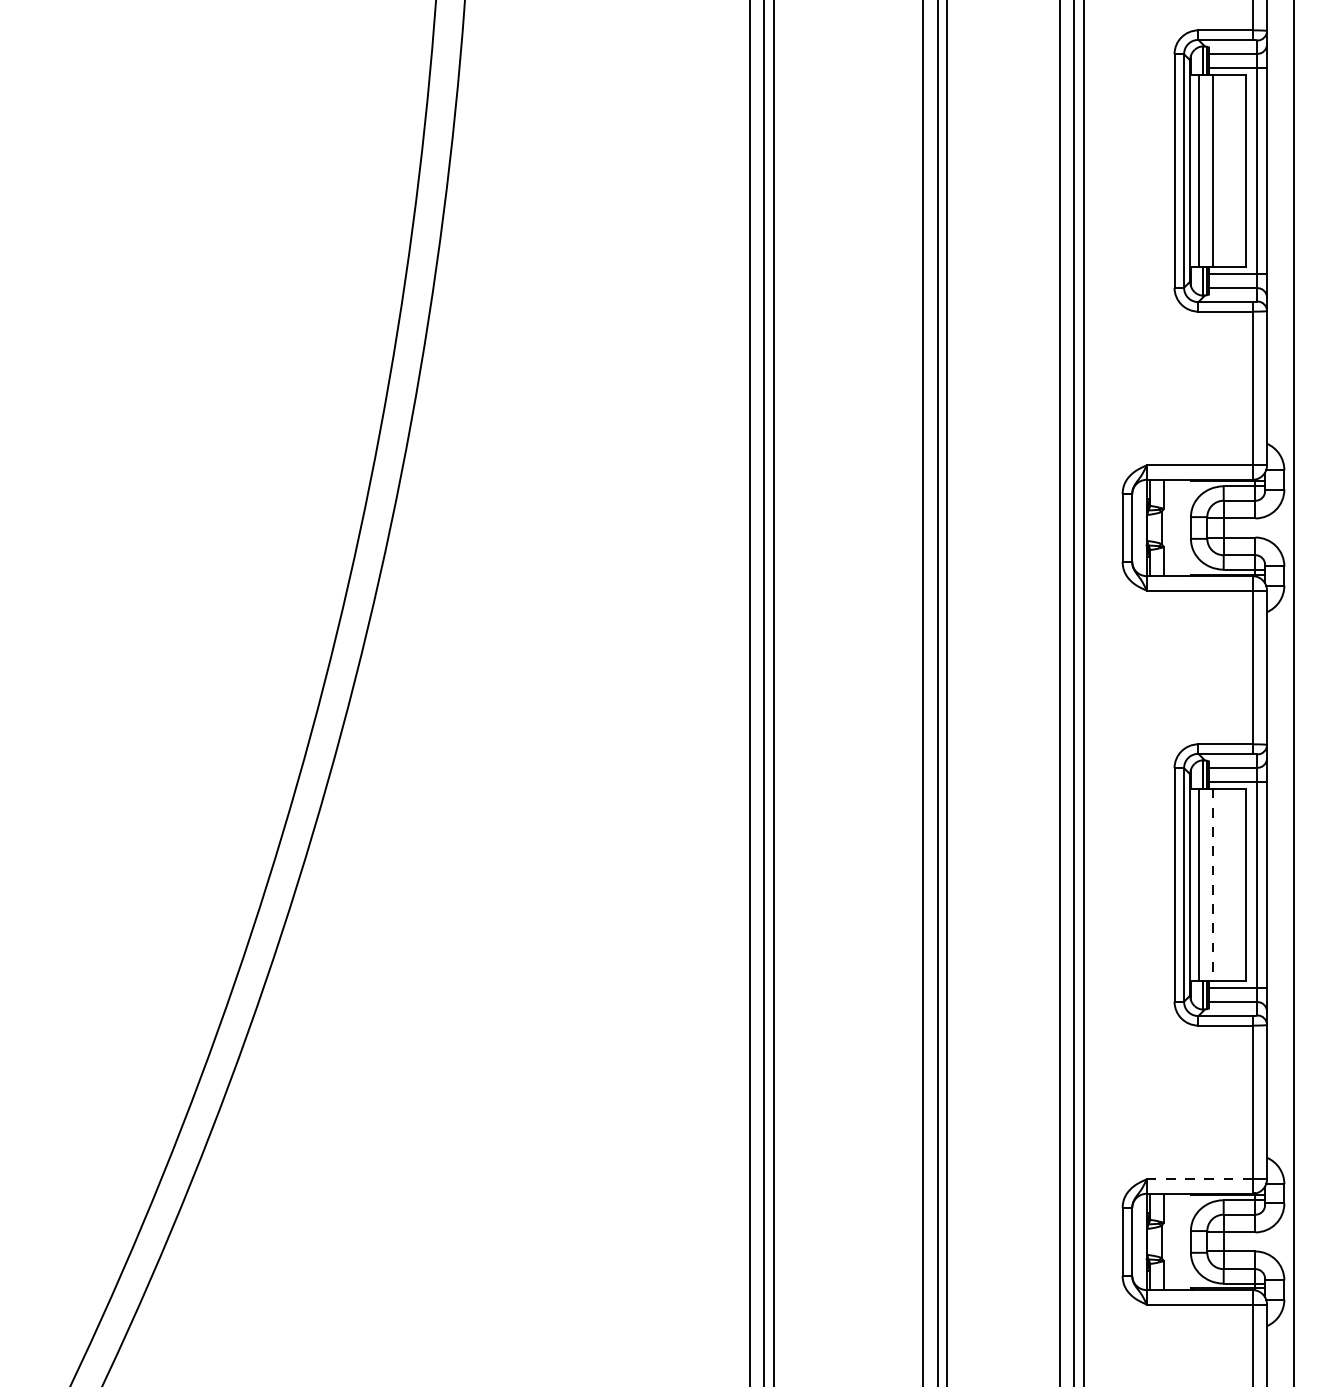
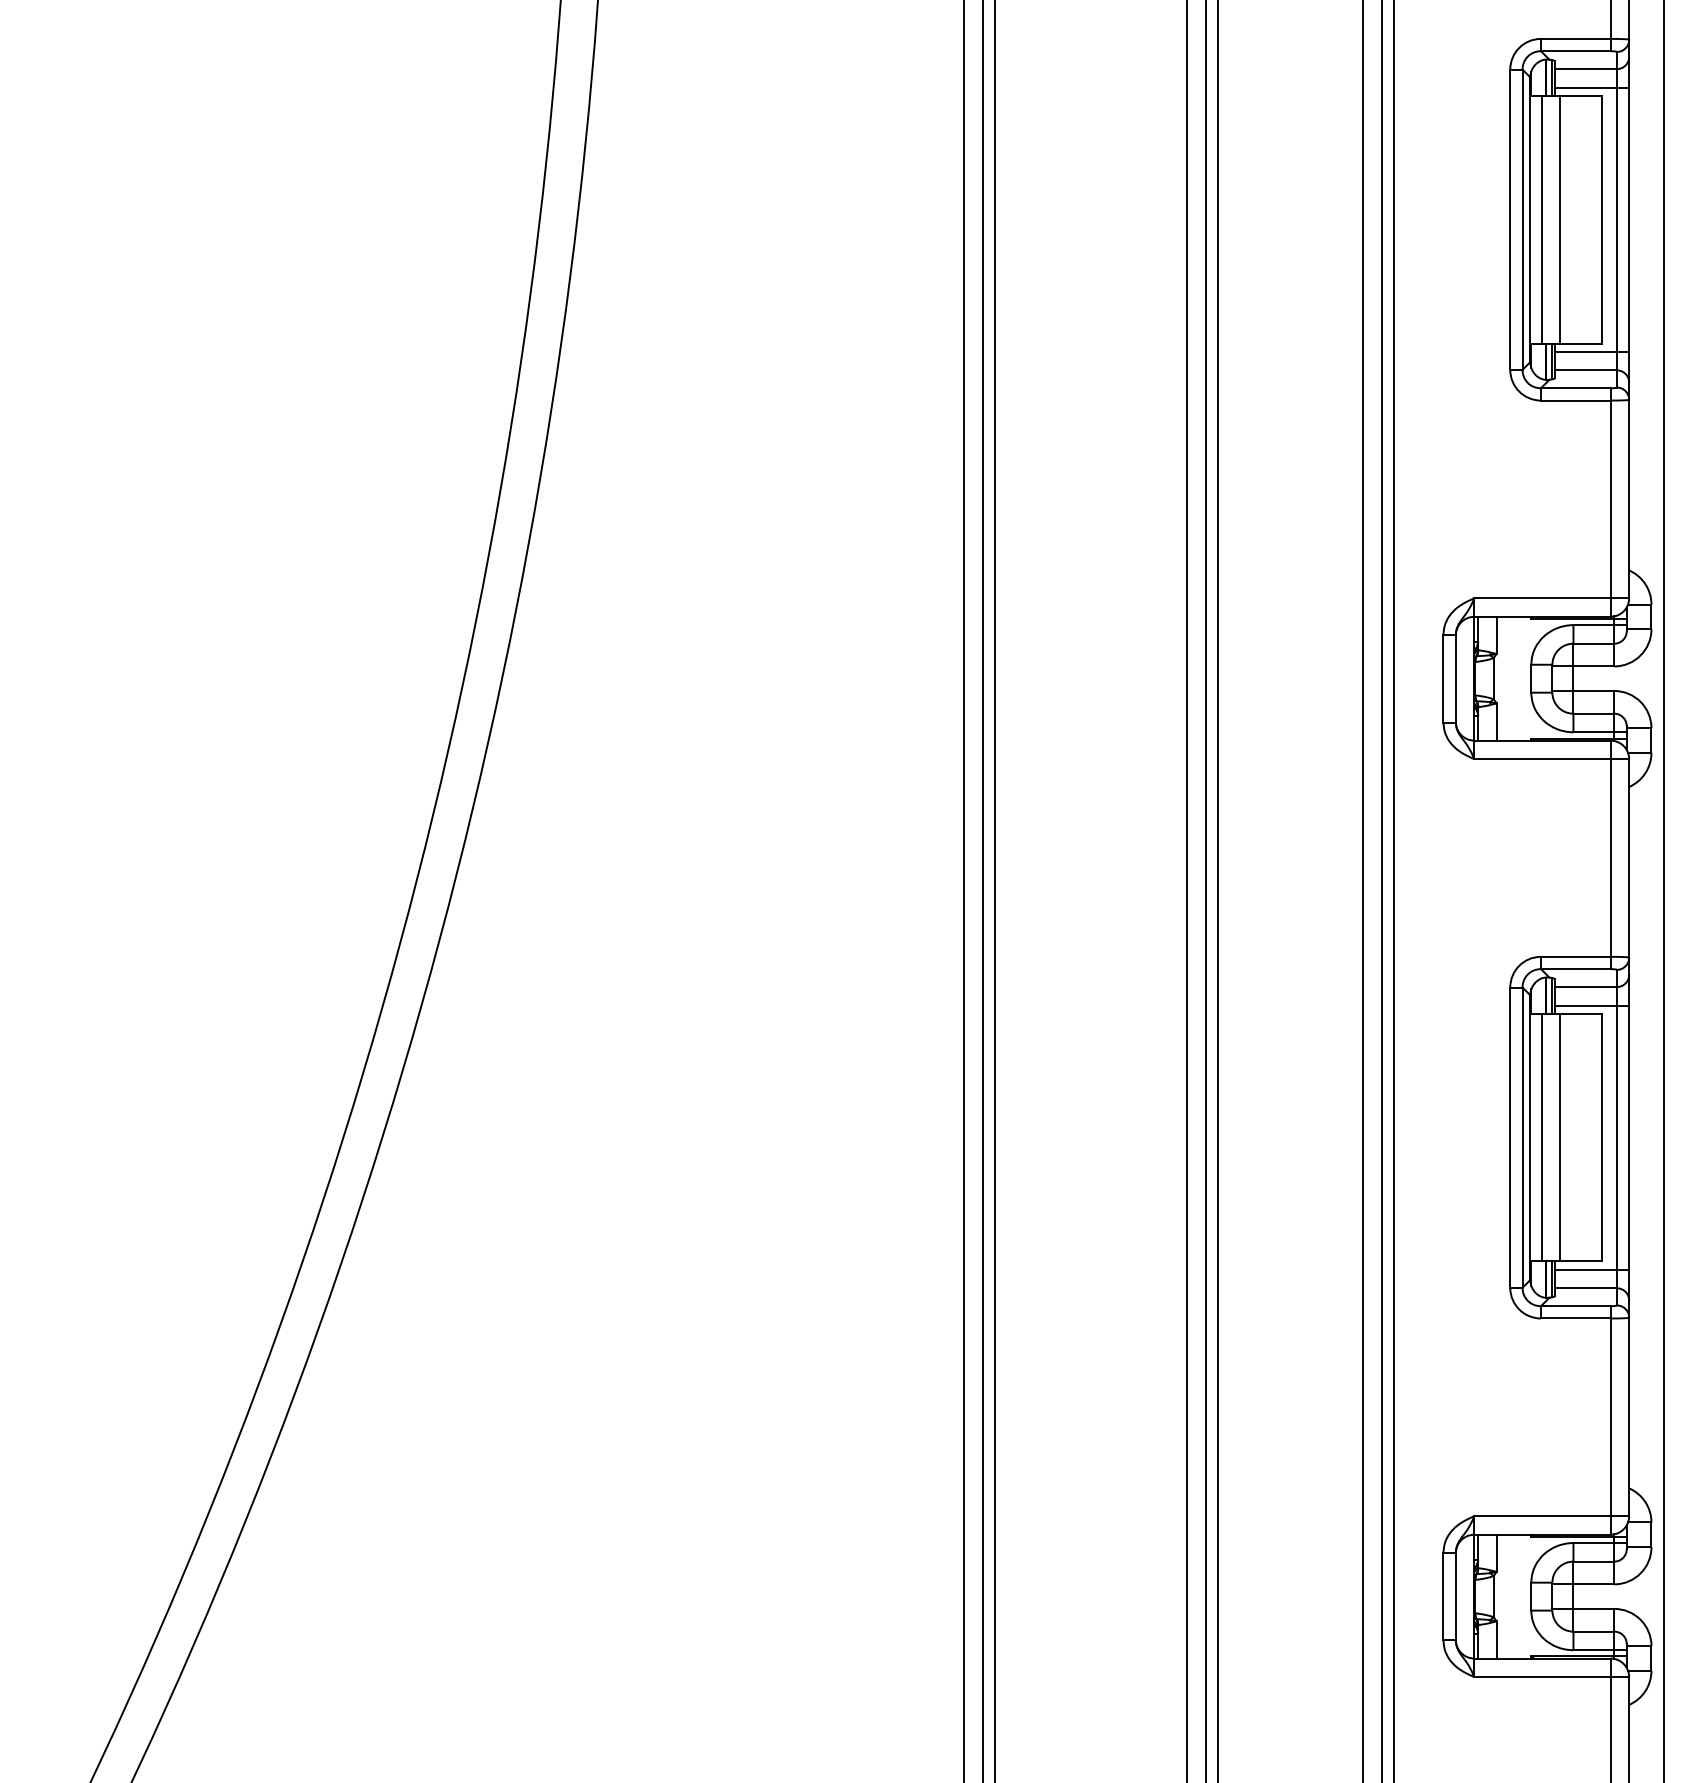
line: (1212, 885) -> (1559, 1138), dashed -> solid
line: (1199, 1179) -> (1542, 1516), dashed -> solid

